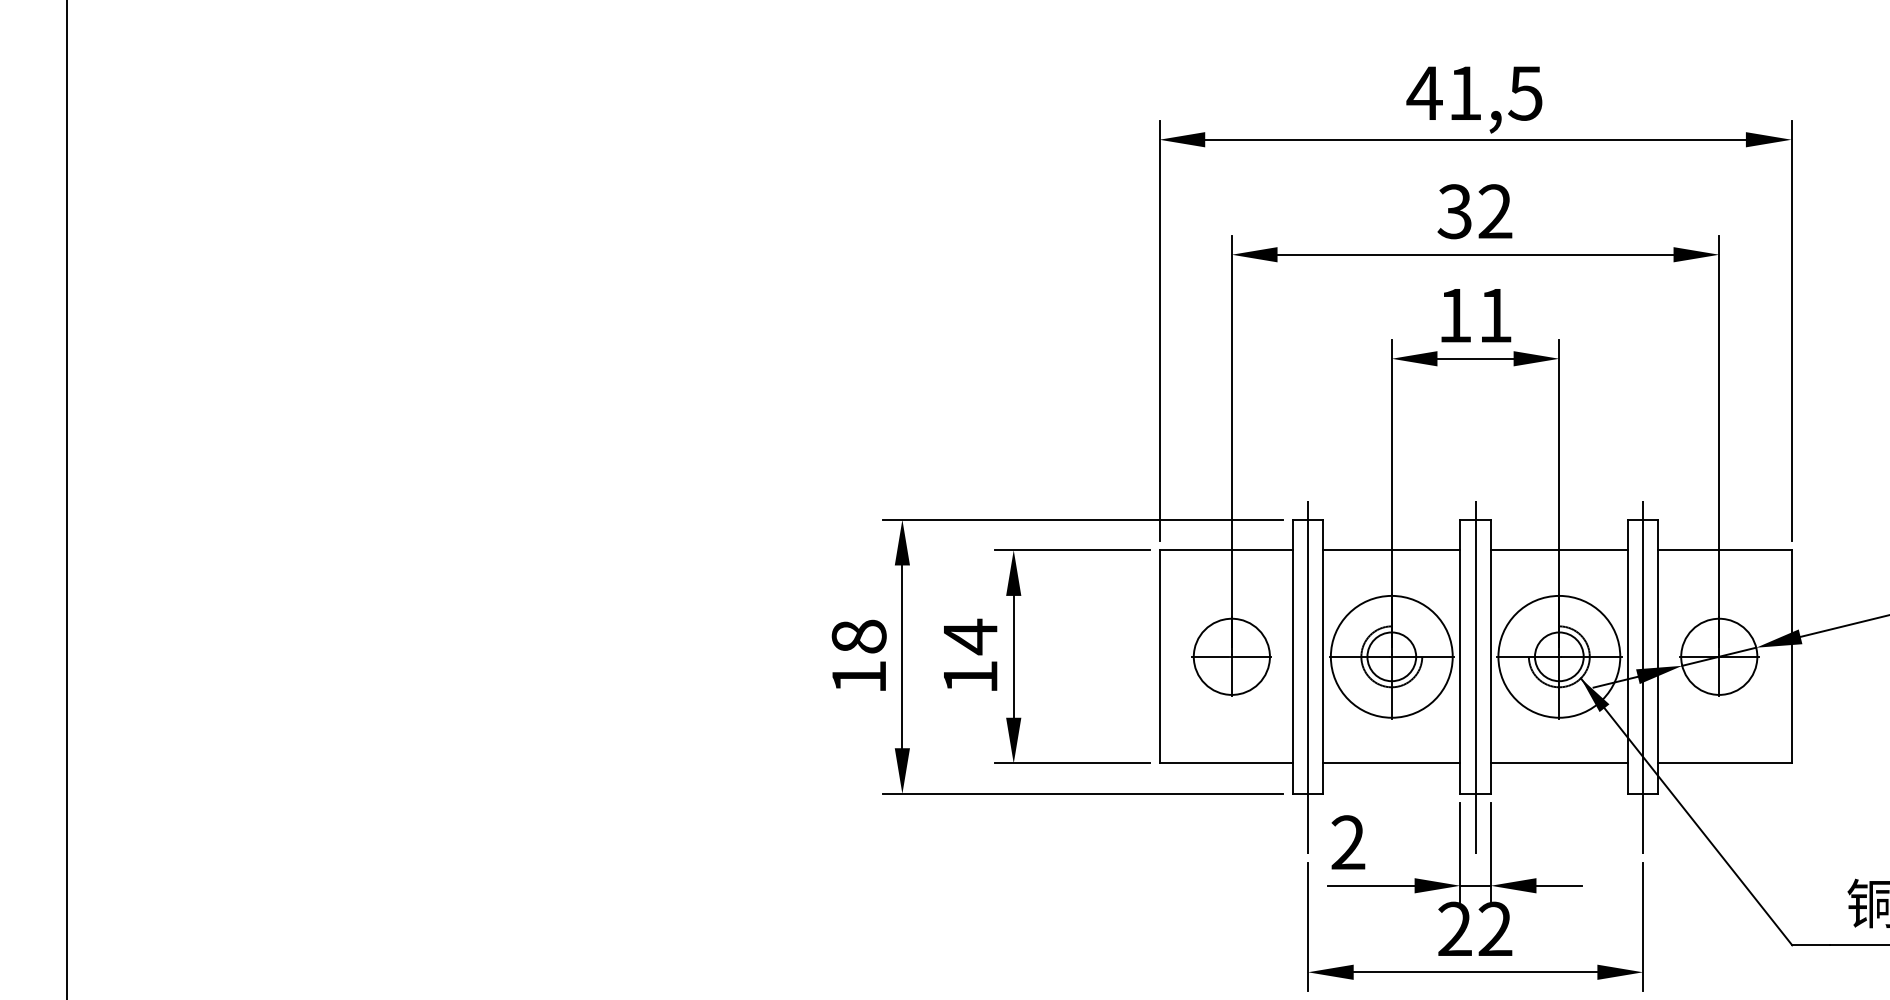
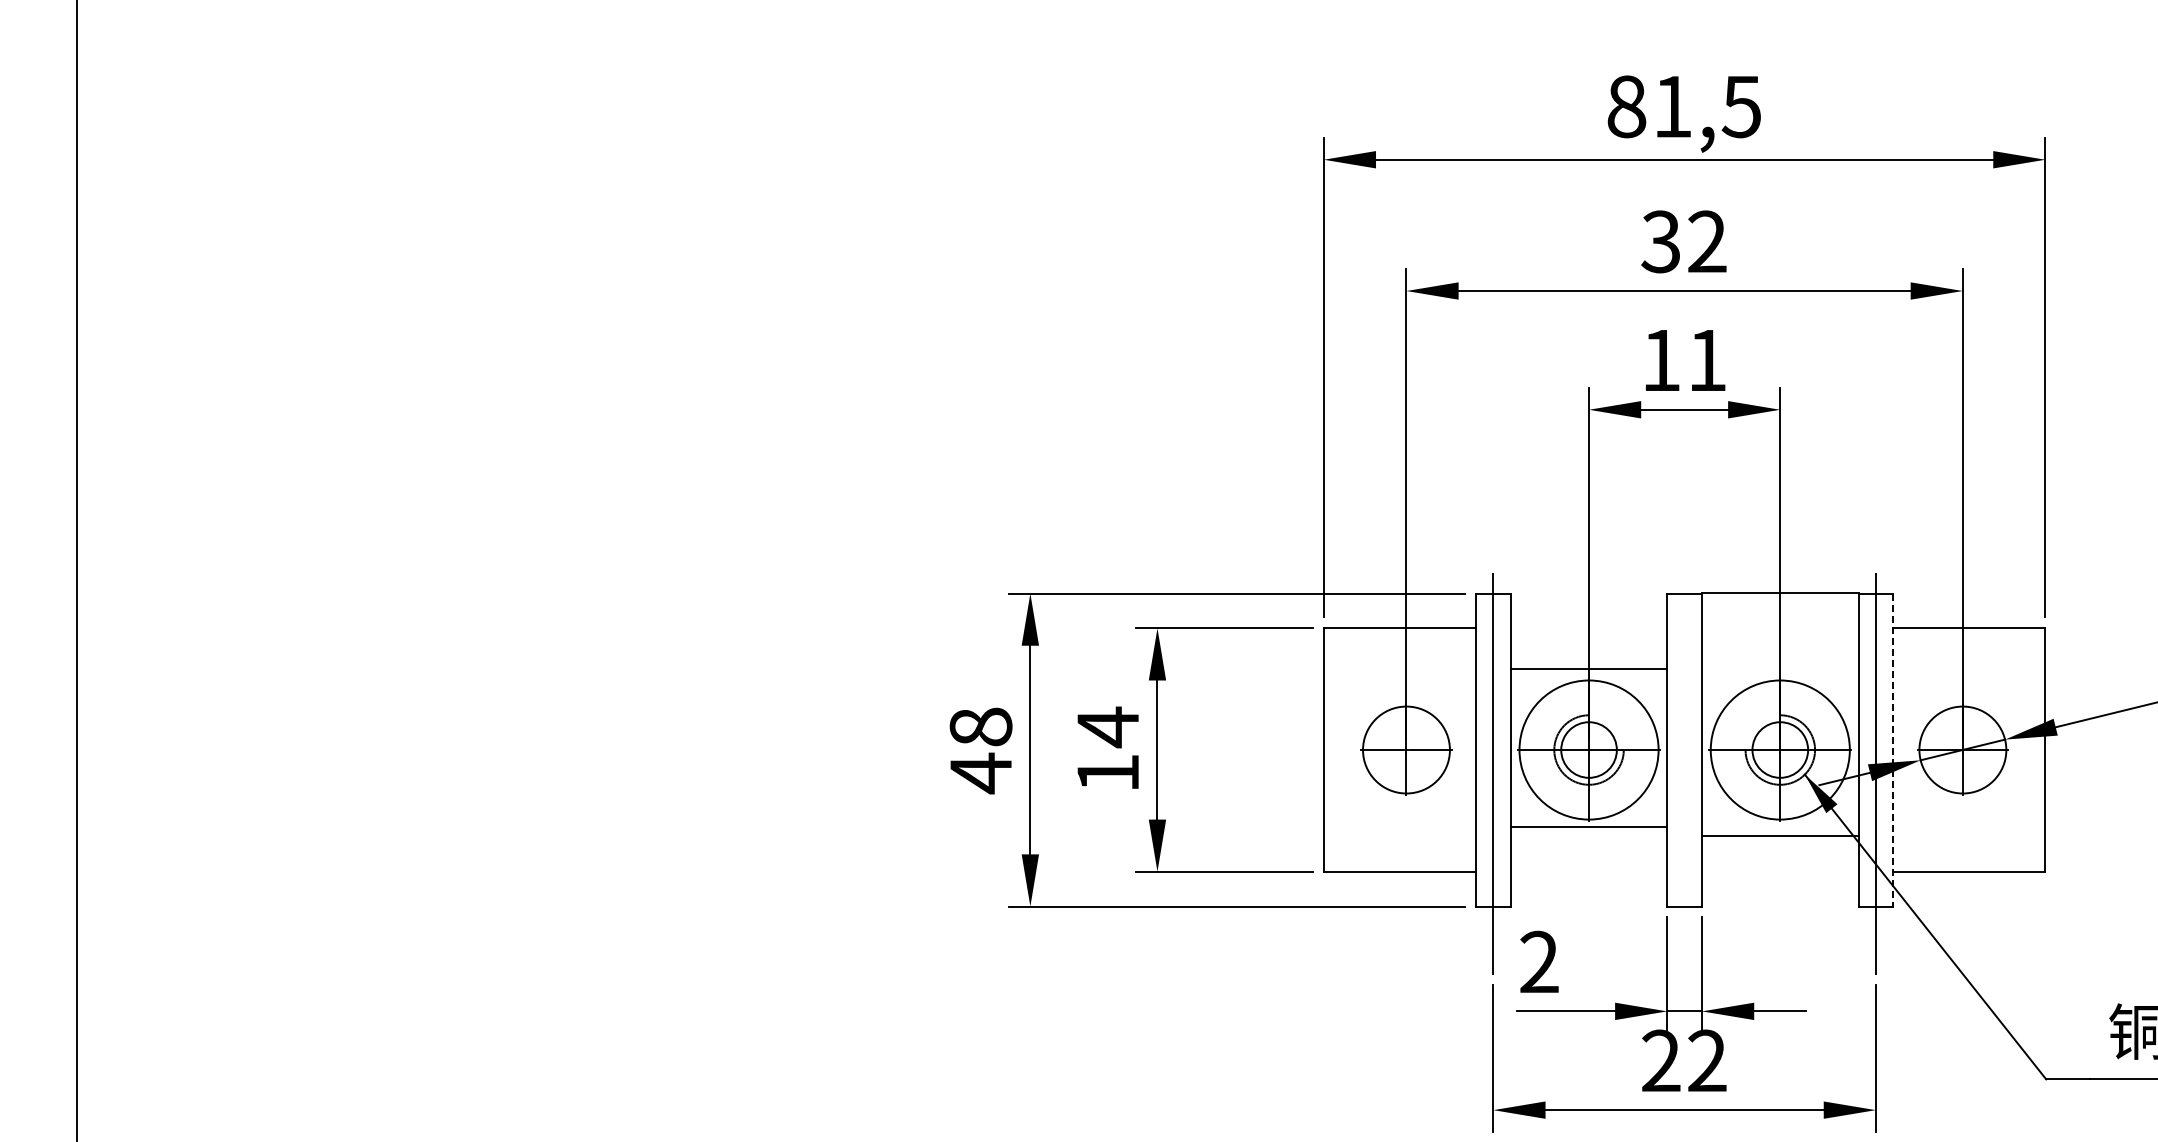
text: (1424, 93) -> (1626, 106), 41,5 -> 81,5
line: (1391, 550) -> (1588, 669), moved
line: (1559, 550) -> (1780, 593), moved
line: (1658, 657) -> (1893, 750), solid -> dashed
text: (858, 677) -> (980, 773), 18 -> 48
line: (1475, 677) -> (1684, 773), removed
line: (1391, 763) -> (1588, 826), moved
line: (1559, 763) -> (1780, 835), moved

